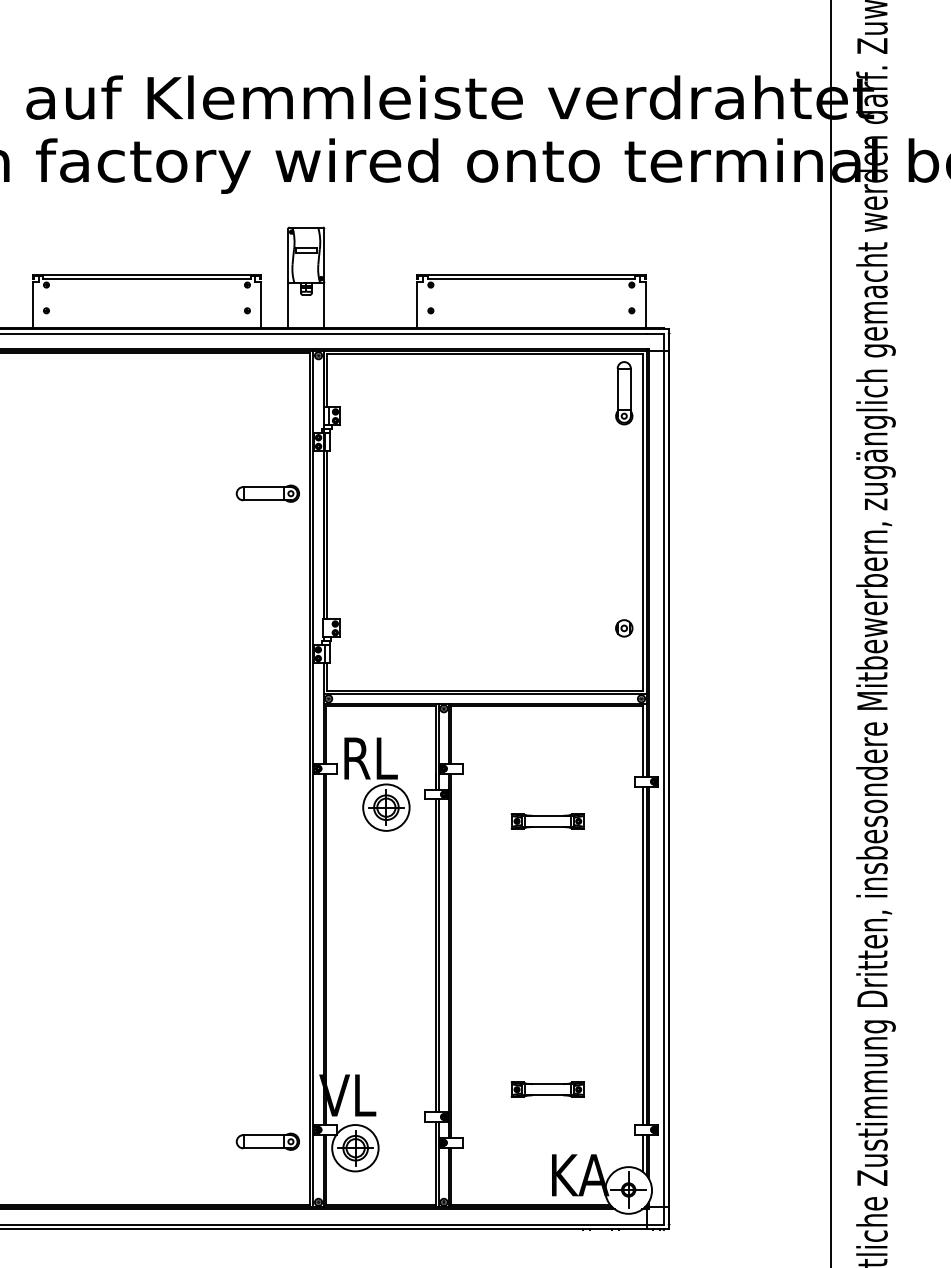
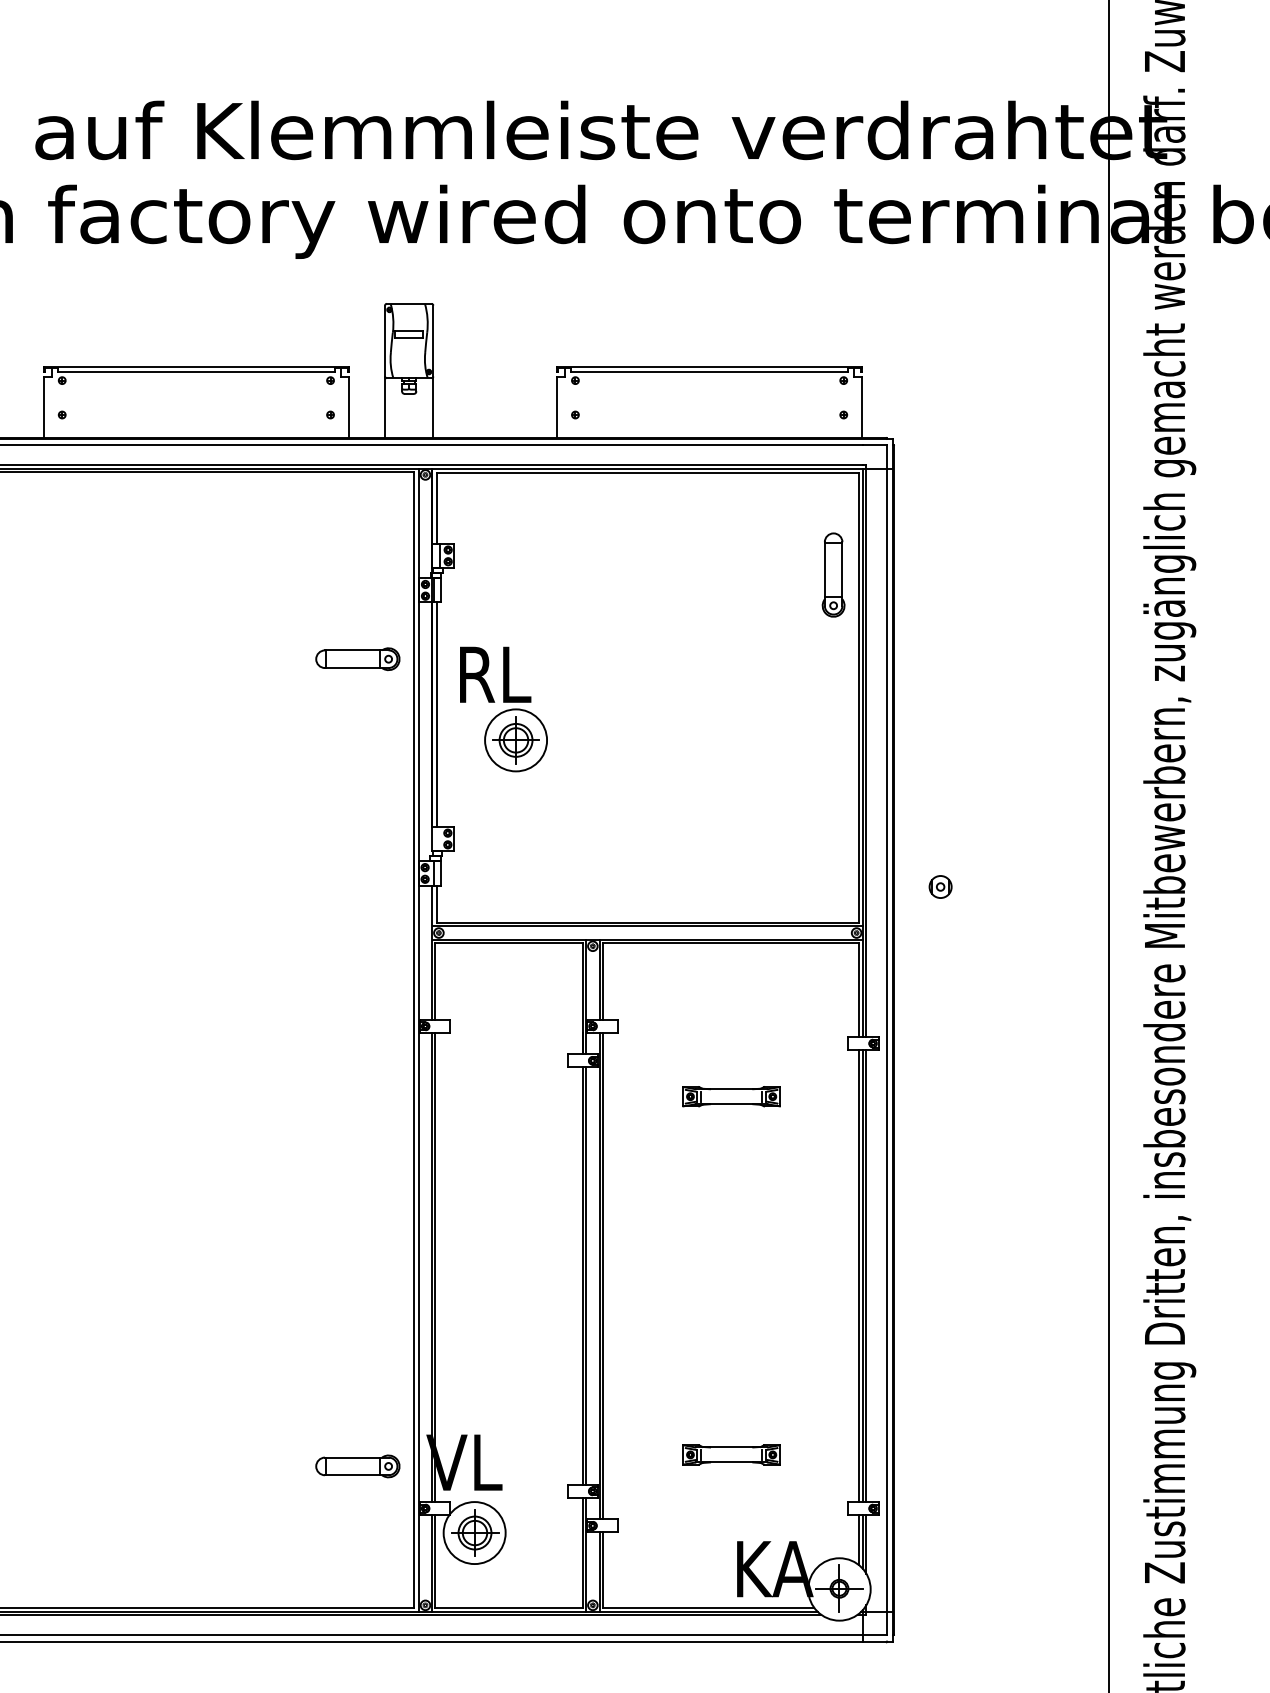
part: (624, 392) -> (833, 574), moved
part: (624, 628) -> (940, 886), moved
part: (377, 784) -> (503, 709), moved
part: (267, 1141) -> (357, 1466), moved

